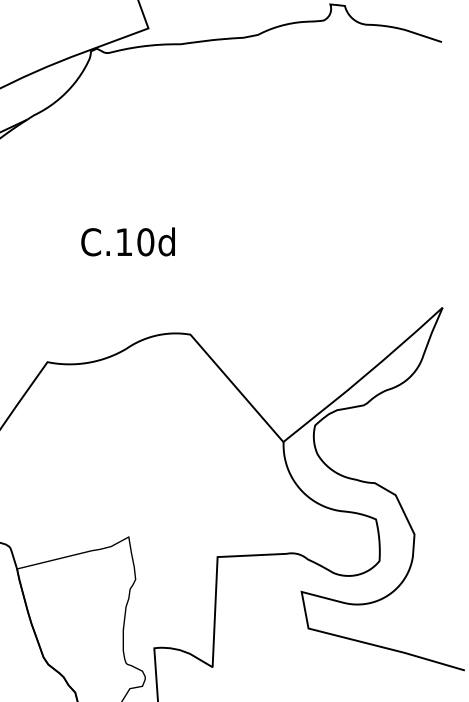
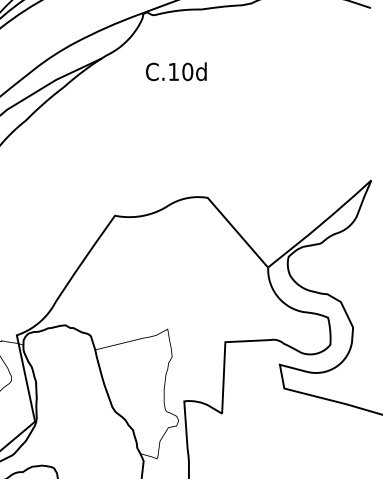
text: (128, 241) -> (176, 71), moved

